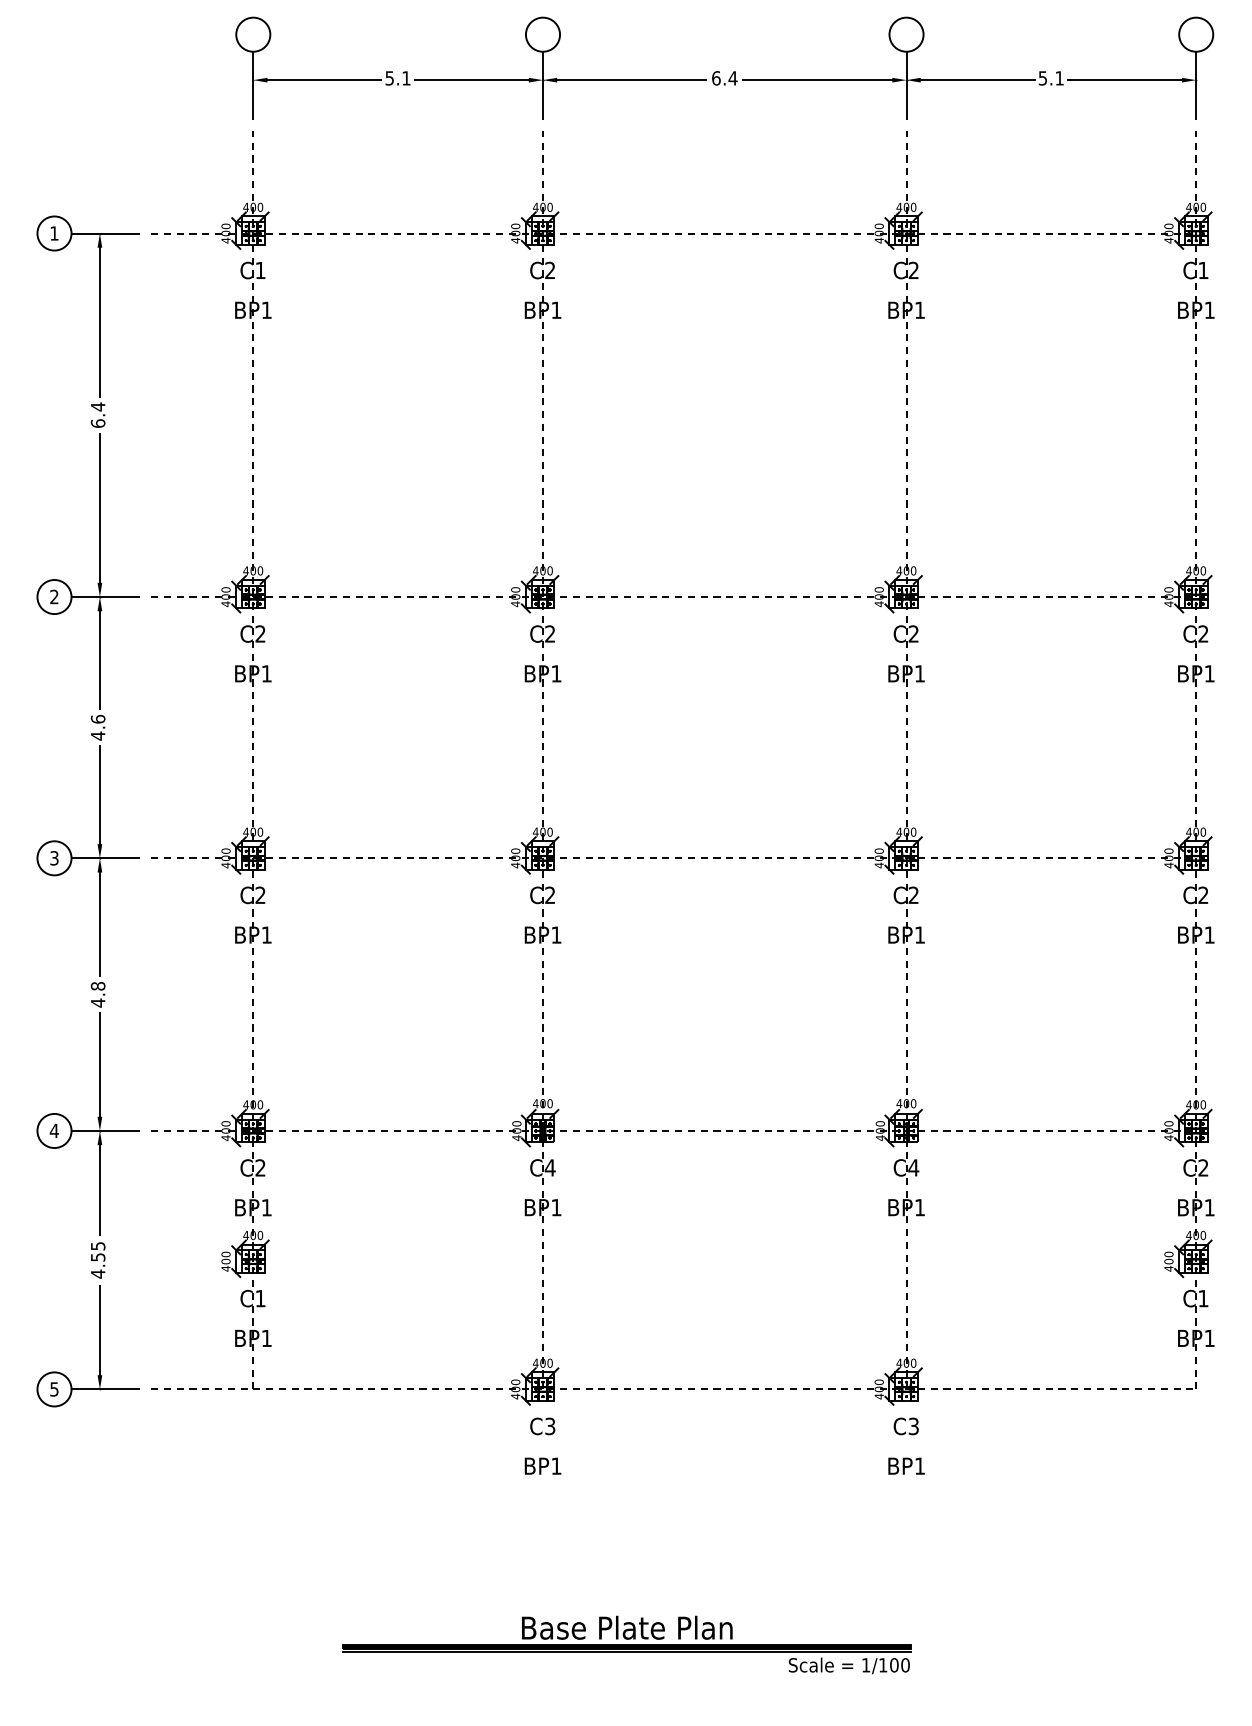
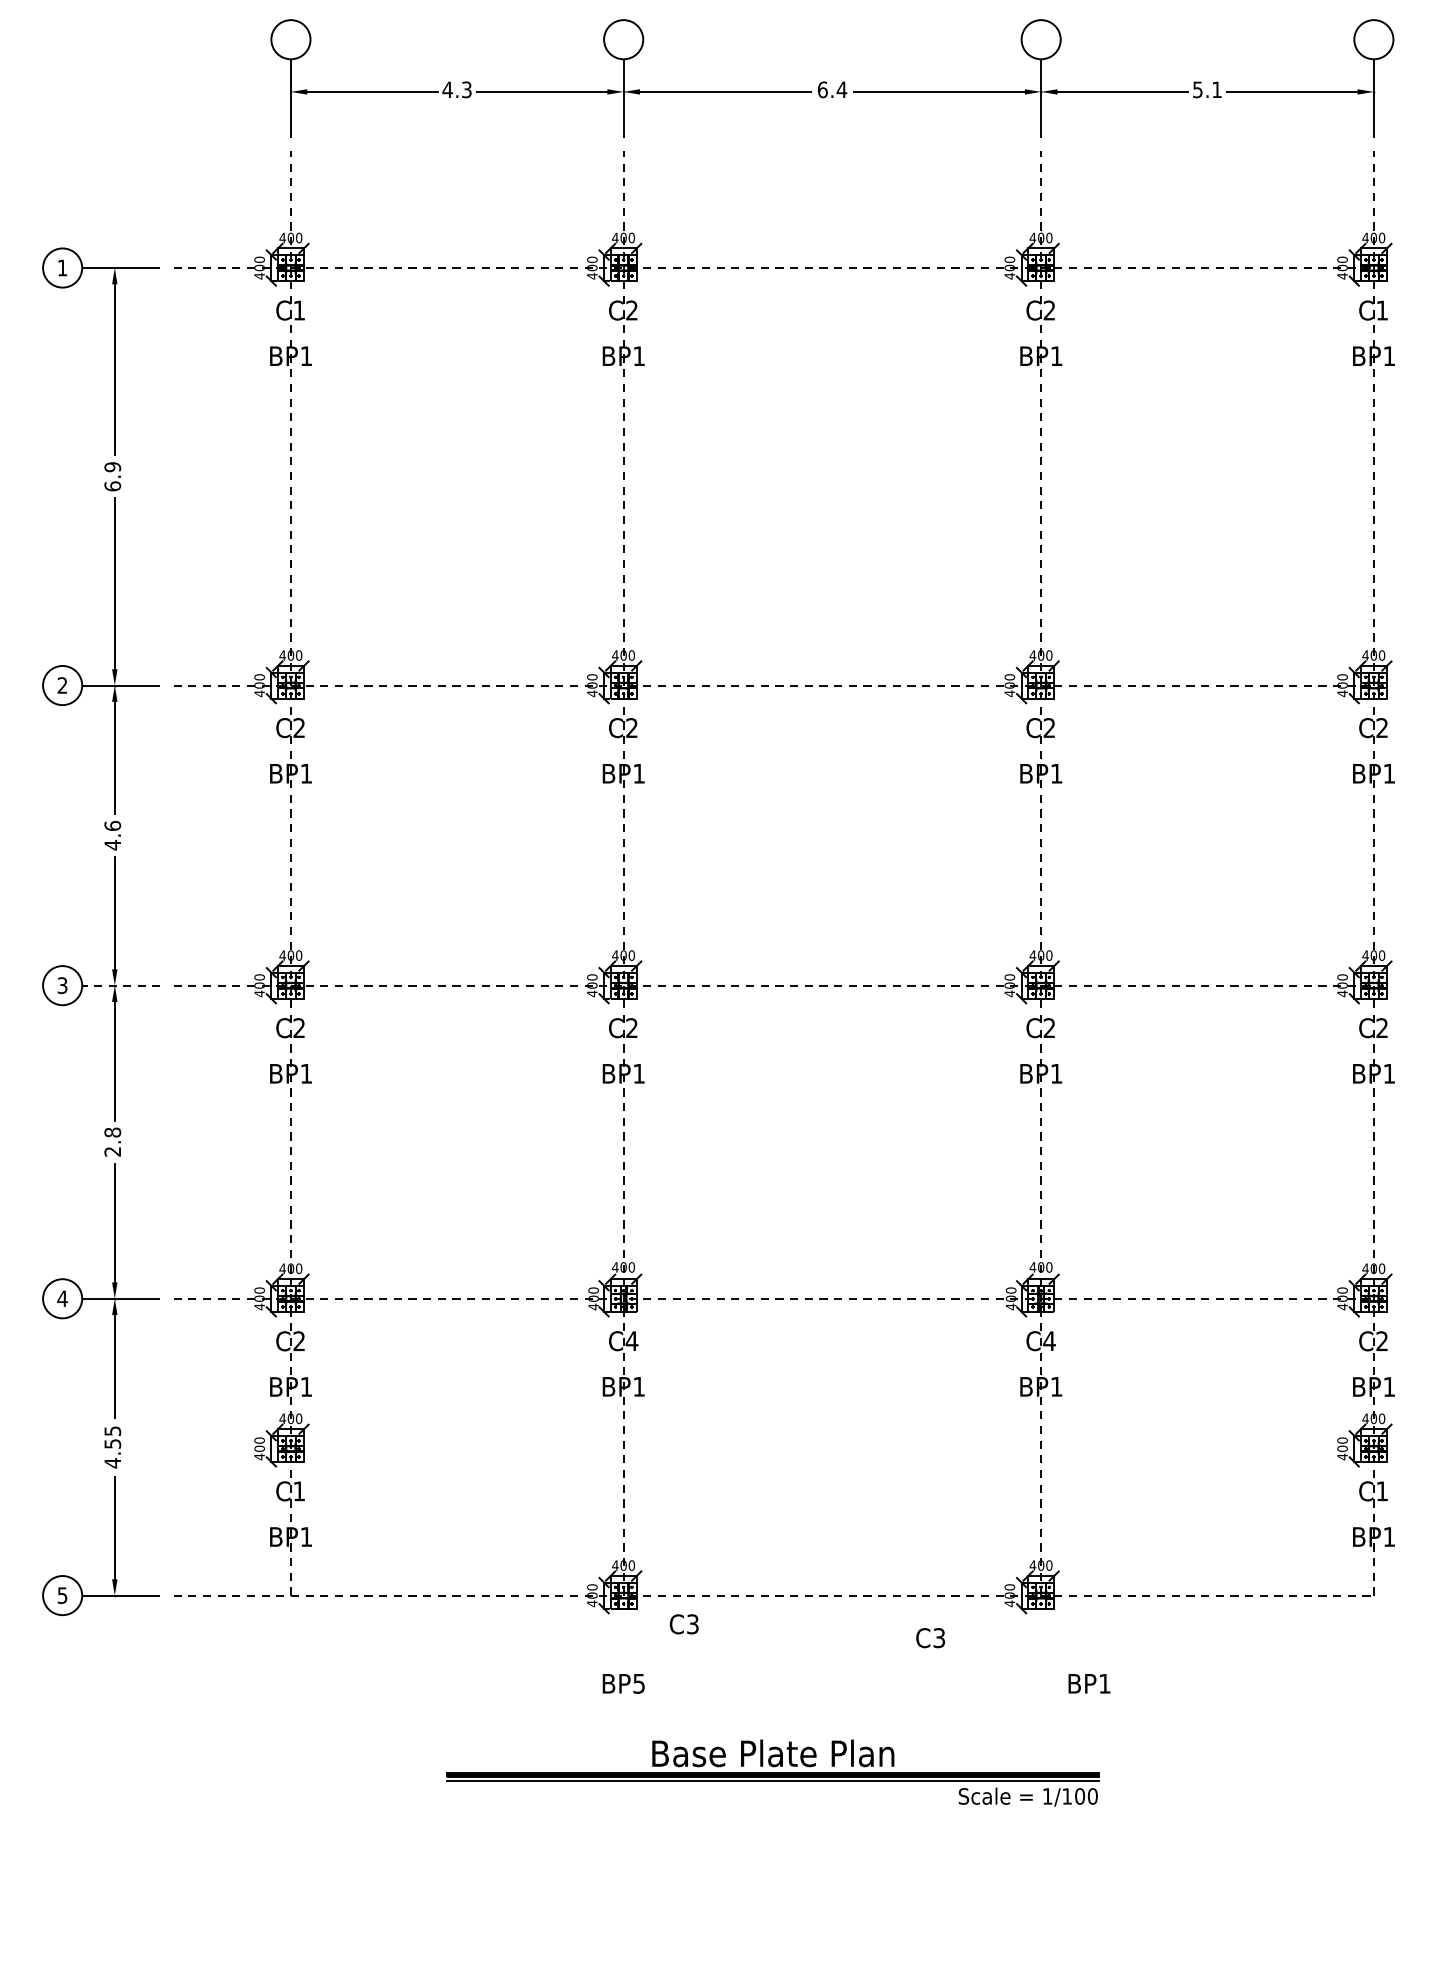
text: (397, 78) -> (456, 90), 5.1 -> 4.3
text: (97, 406) -> (112, 466), 6.4 -> 6.9
line: (105, 858) -> (121, 985), solid -> dashed
text: (97, 1002) -> (112, 1151), 4.8 -> 2.8
text: (542, 1426) -> (683, 1624), moved
text: (905, 1426) -> (929, 1638), moved
text: (556, 1465) -> (639, 1682), BP1 -> BP5
text: (906, 1465) -> (1089, 1682), moved
part: (626, 1644) -> (772, 1772), moved

